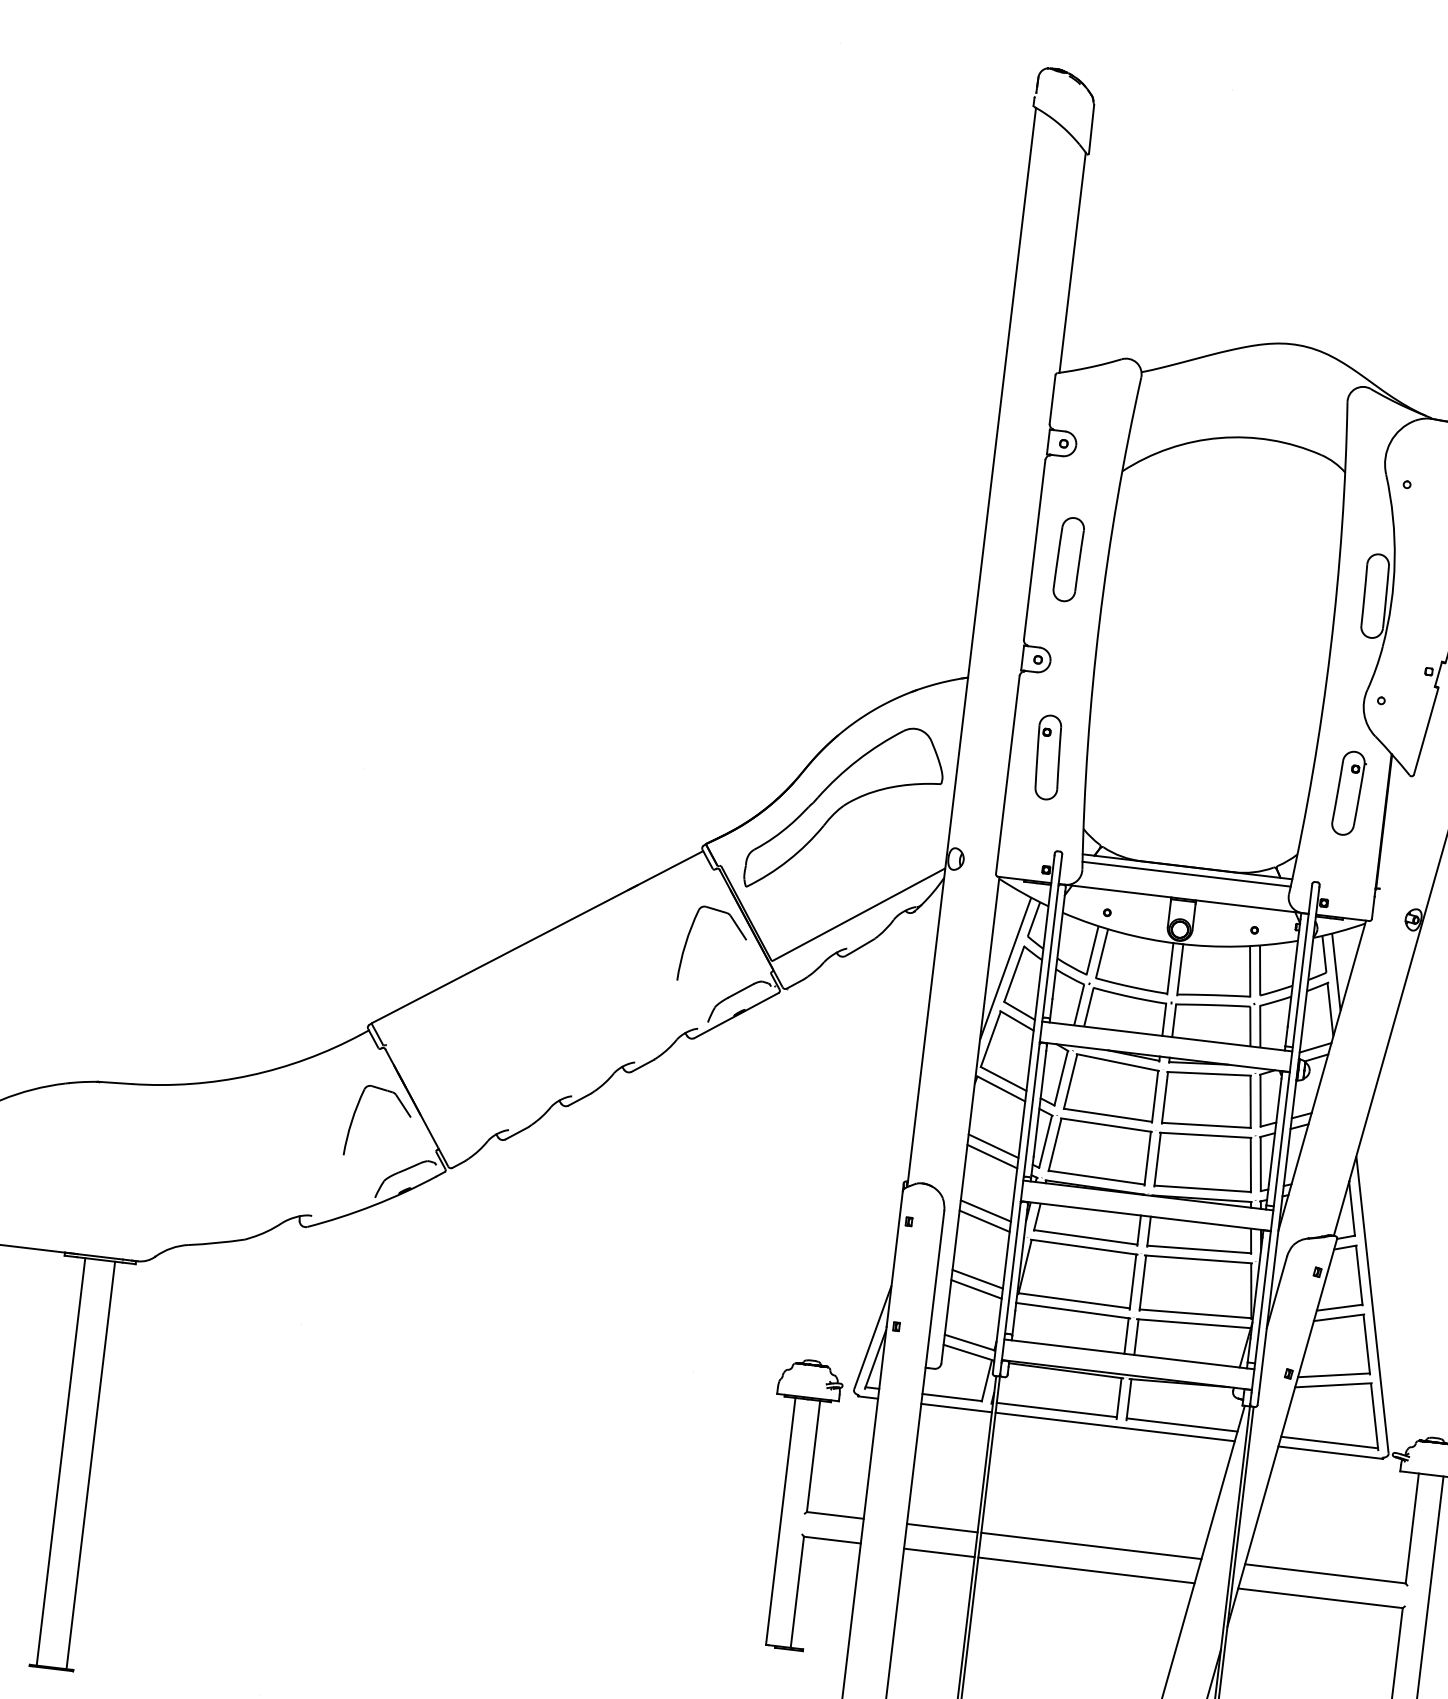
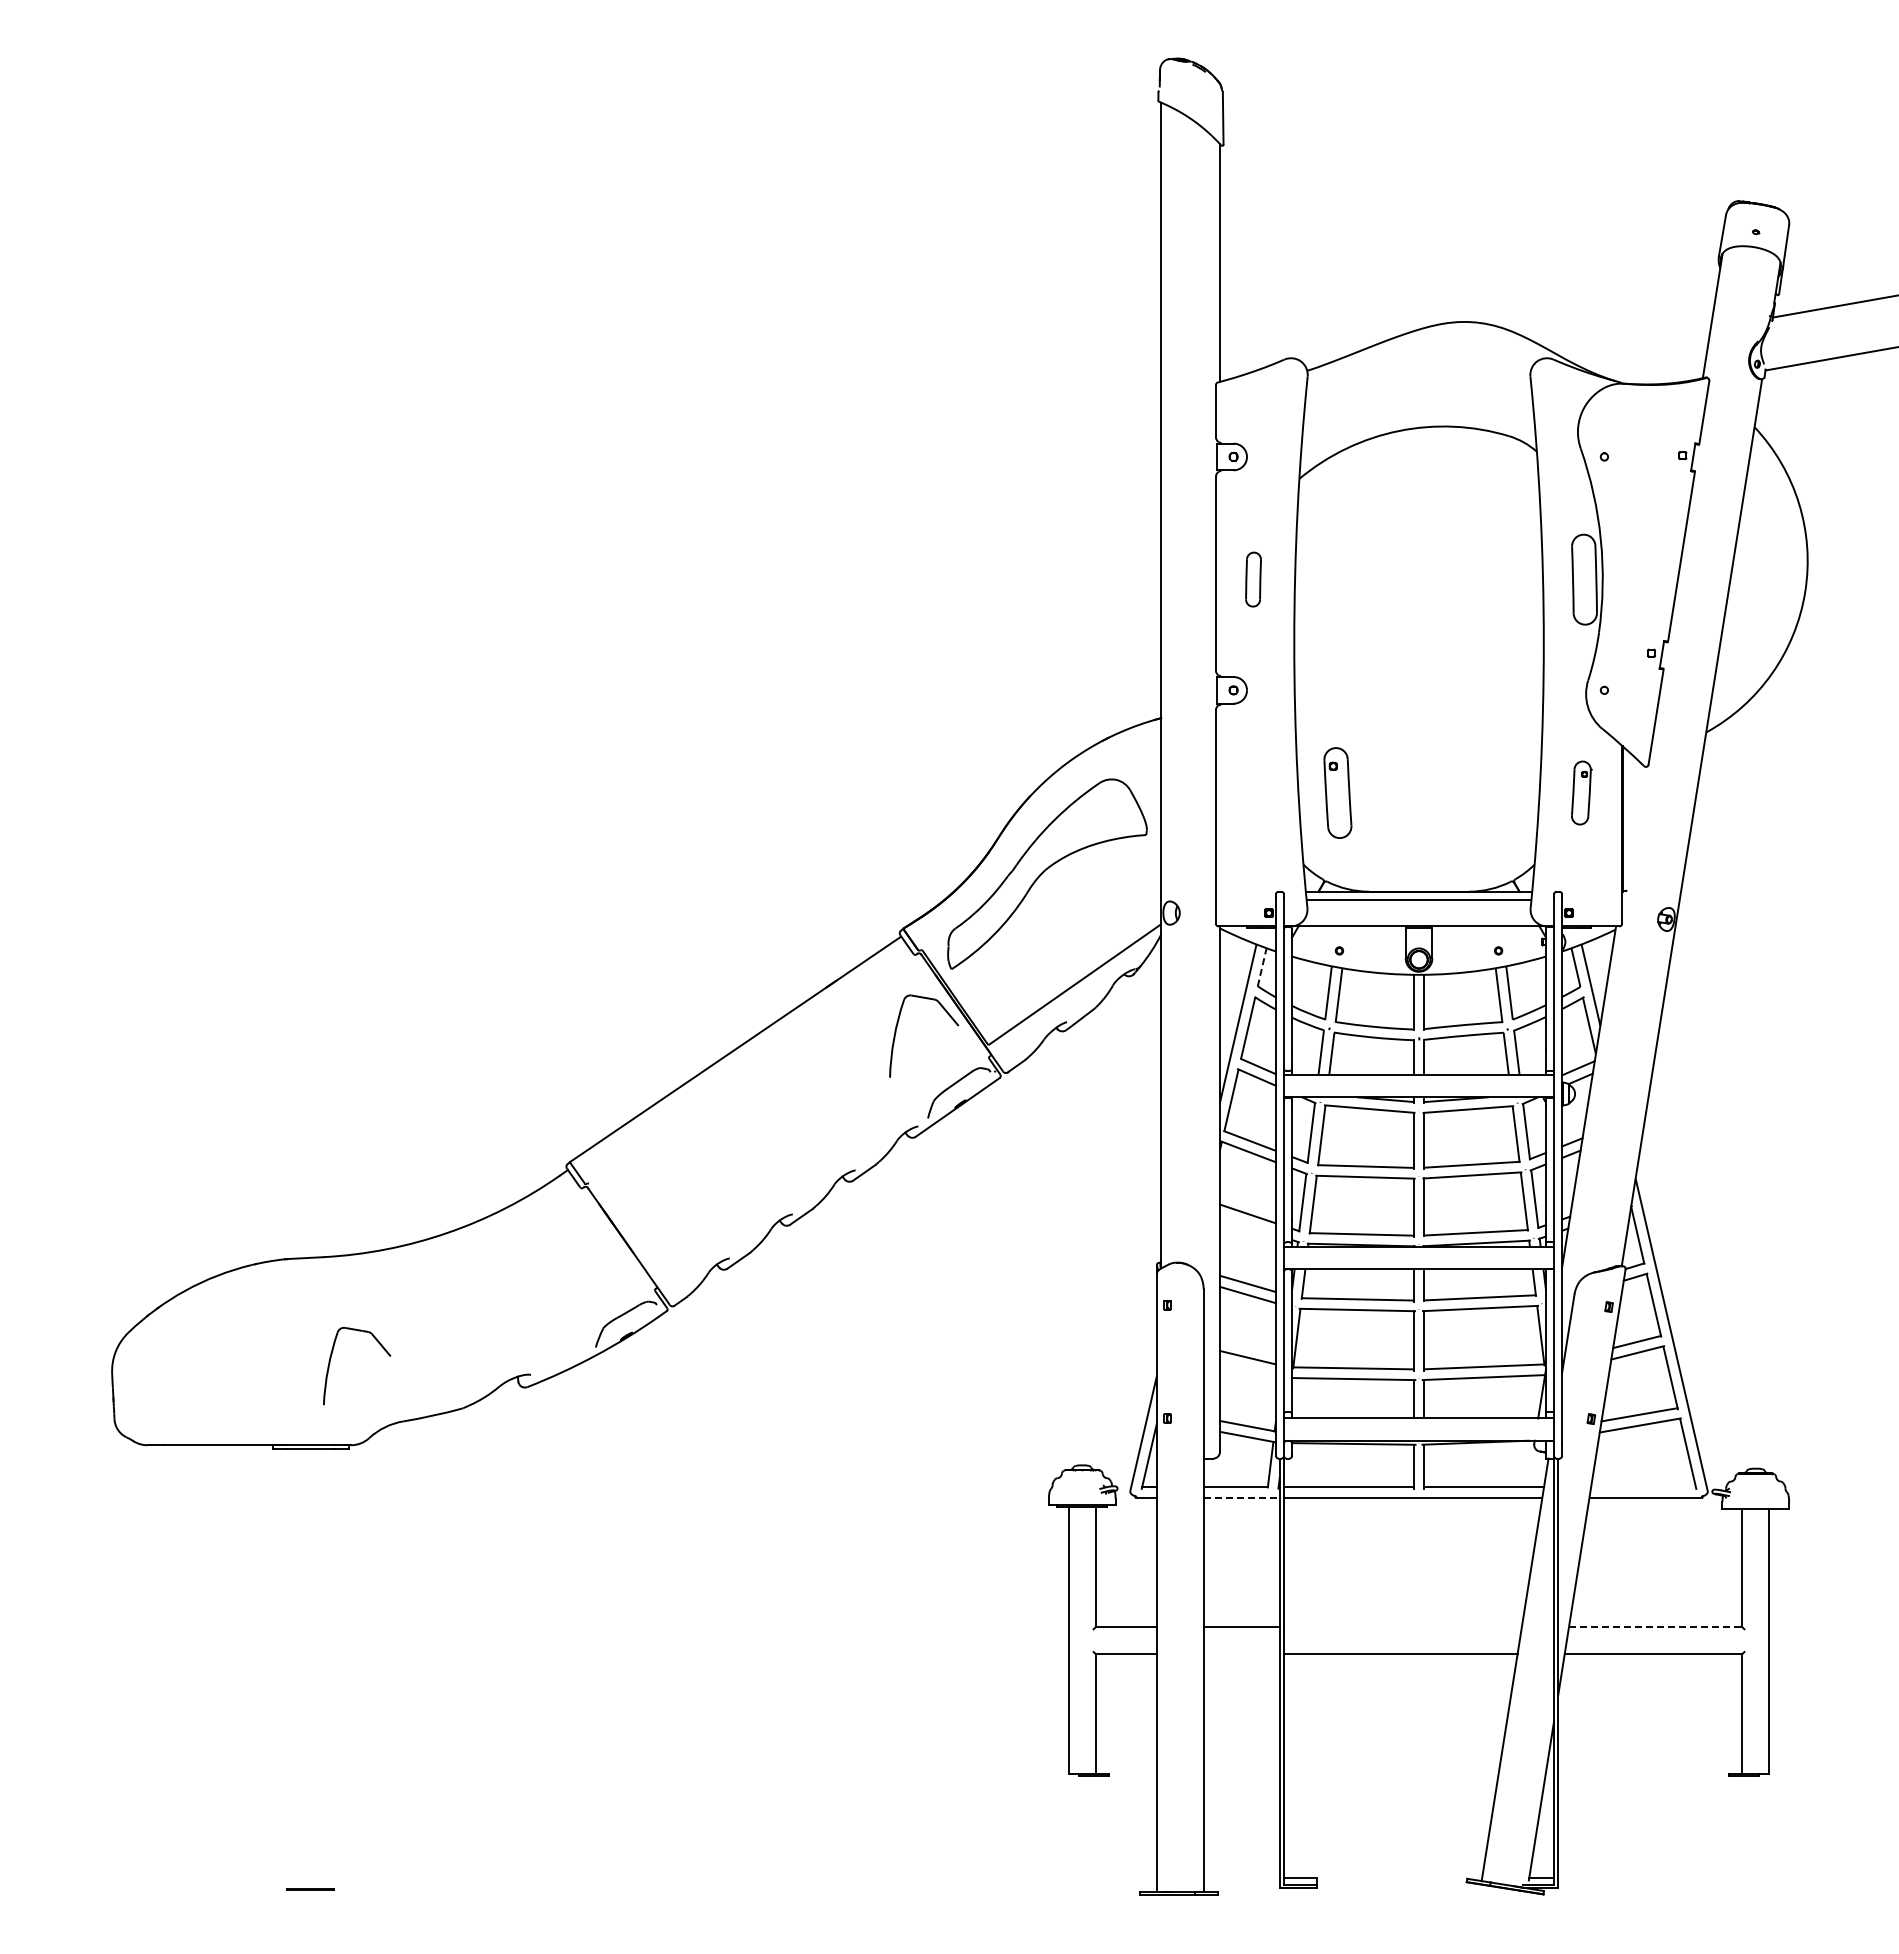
part: (1068, 559) -> (1253, 579), size x0.6
part: (1047, 756) -> (1337, 792), moved
part: (1348, 792) -> (1581, 792), size x0.7
line: (1034, 919) -> (1262, 967), solid -> dashed
part: (355, 1112) -> (331, 1358), moved
line: (992, 1156) -> (1248, 1224), removed
line: (977, 1289) -> (1248, 1368), removed
line: (957, 1408) -> (1242, 1497), solid -> dashed
line: (1329, 1442) -> (1643, 1486), removed
line: (60, 1461) -> (294, 1668), removed
line: (91, 1465) -> (327, 1668), removed
line: (1090, 1546) -> (1402, 1627), removed
line: (939, 1552) -> (1241, 1653), removed
line: (1325, 1574) -> (1655, 1627), solid -> dashed

